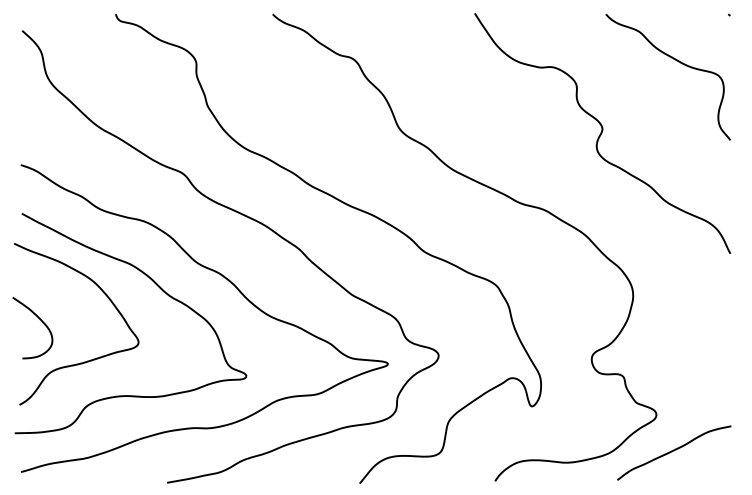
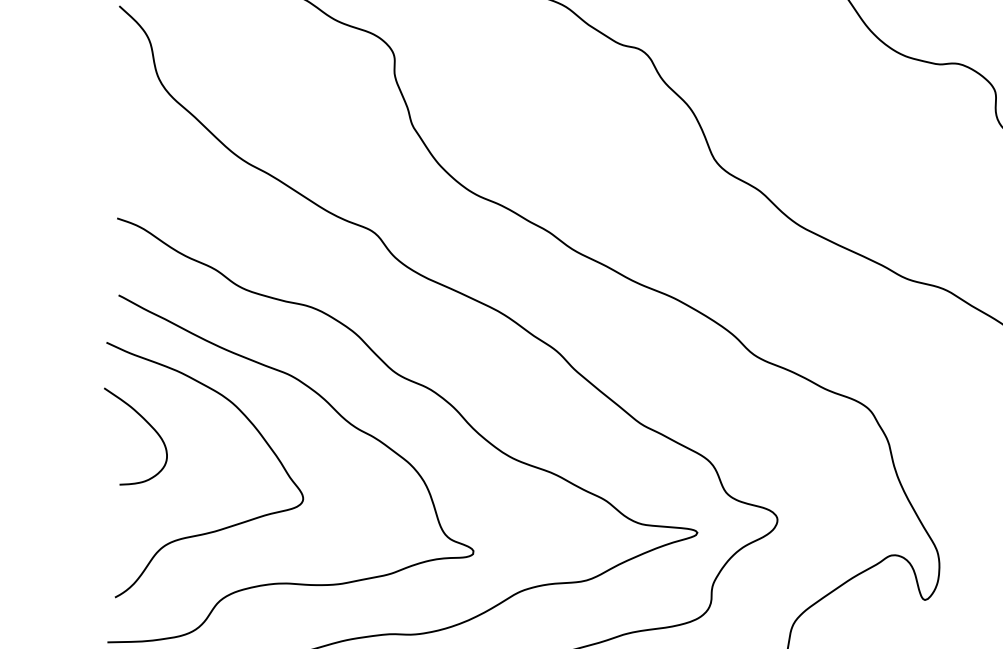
curve: (40, 320) -> (148, 424), moved

